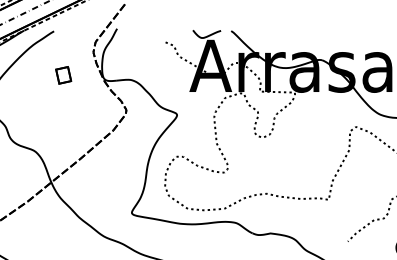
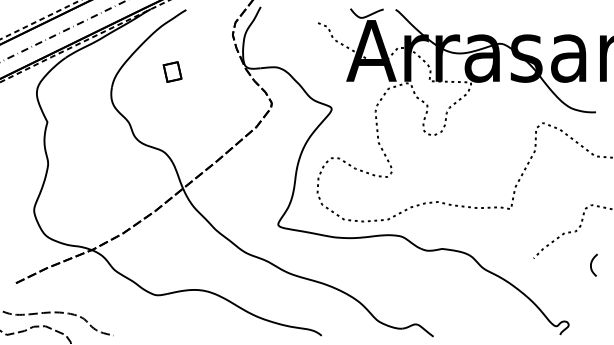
part: (63, 74) -> (172, 71), moved

